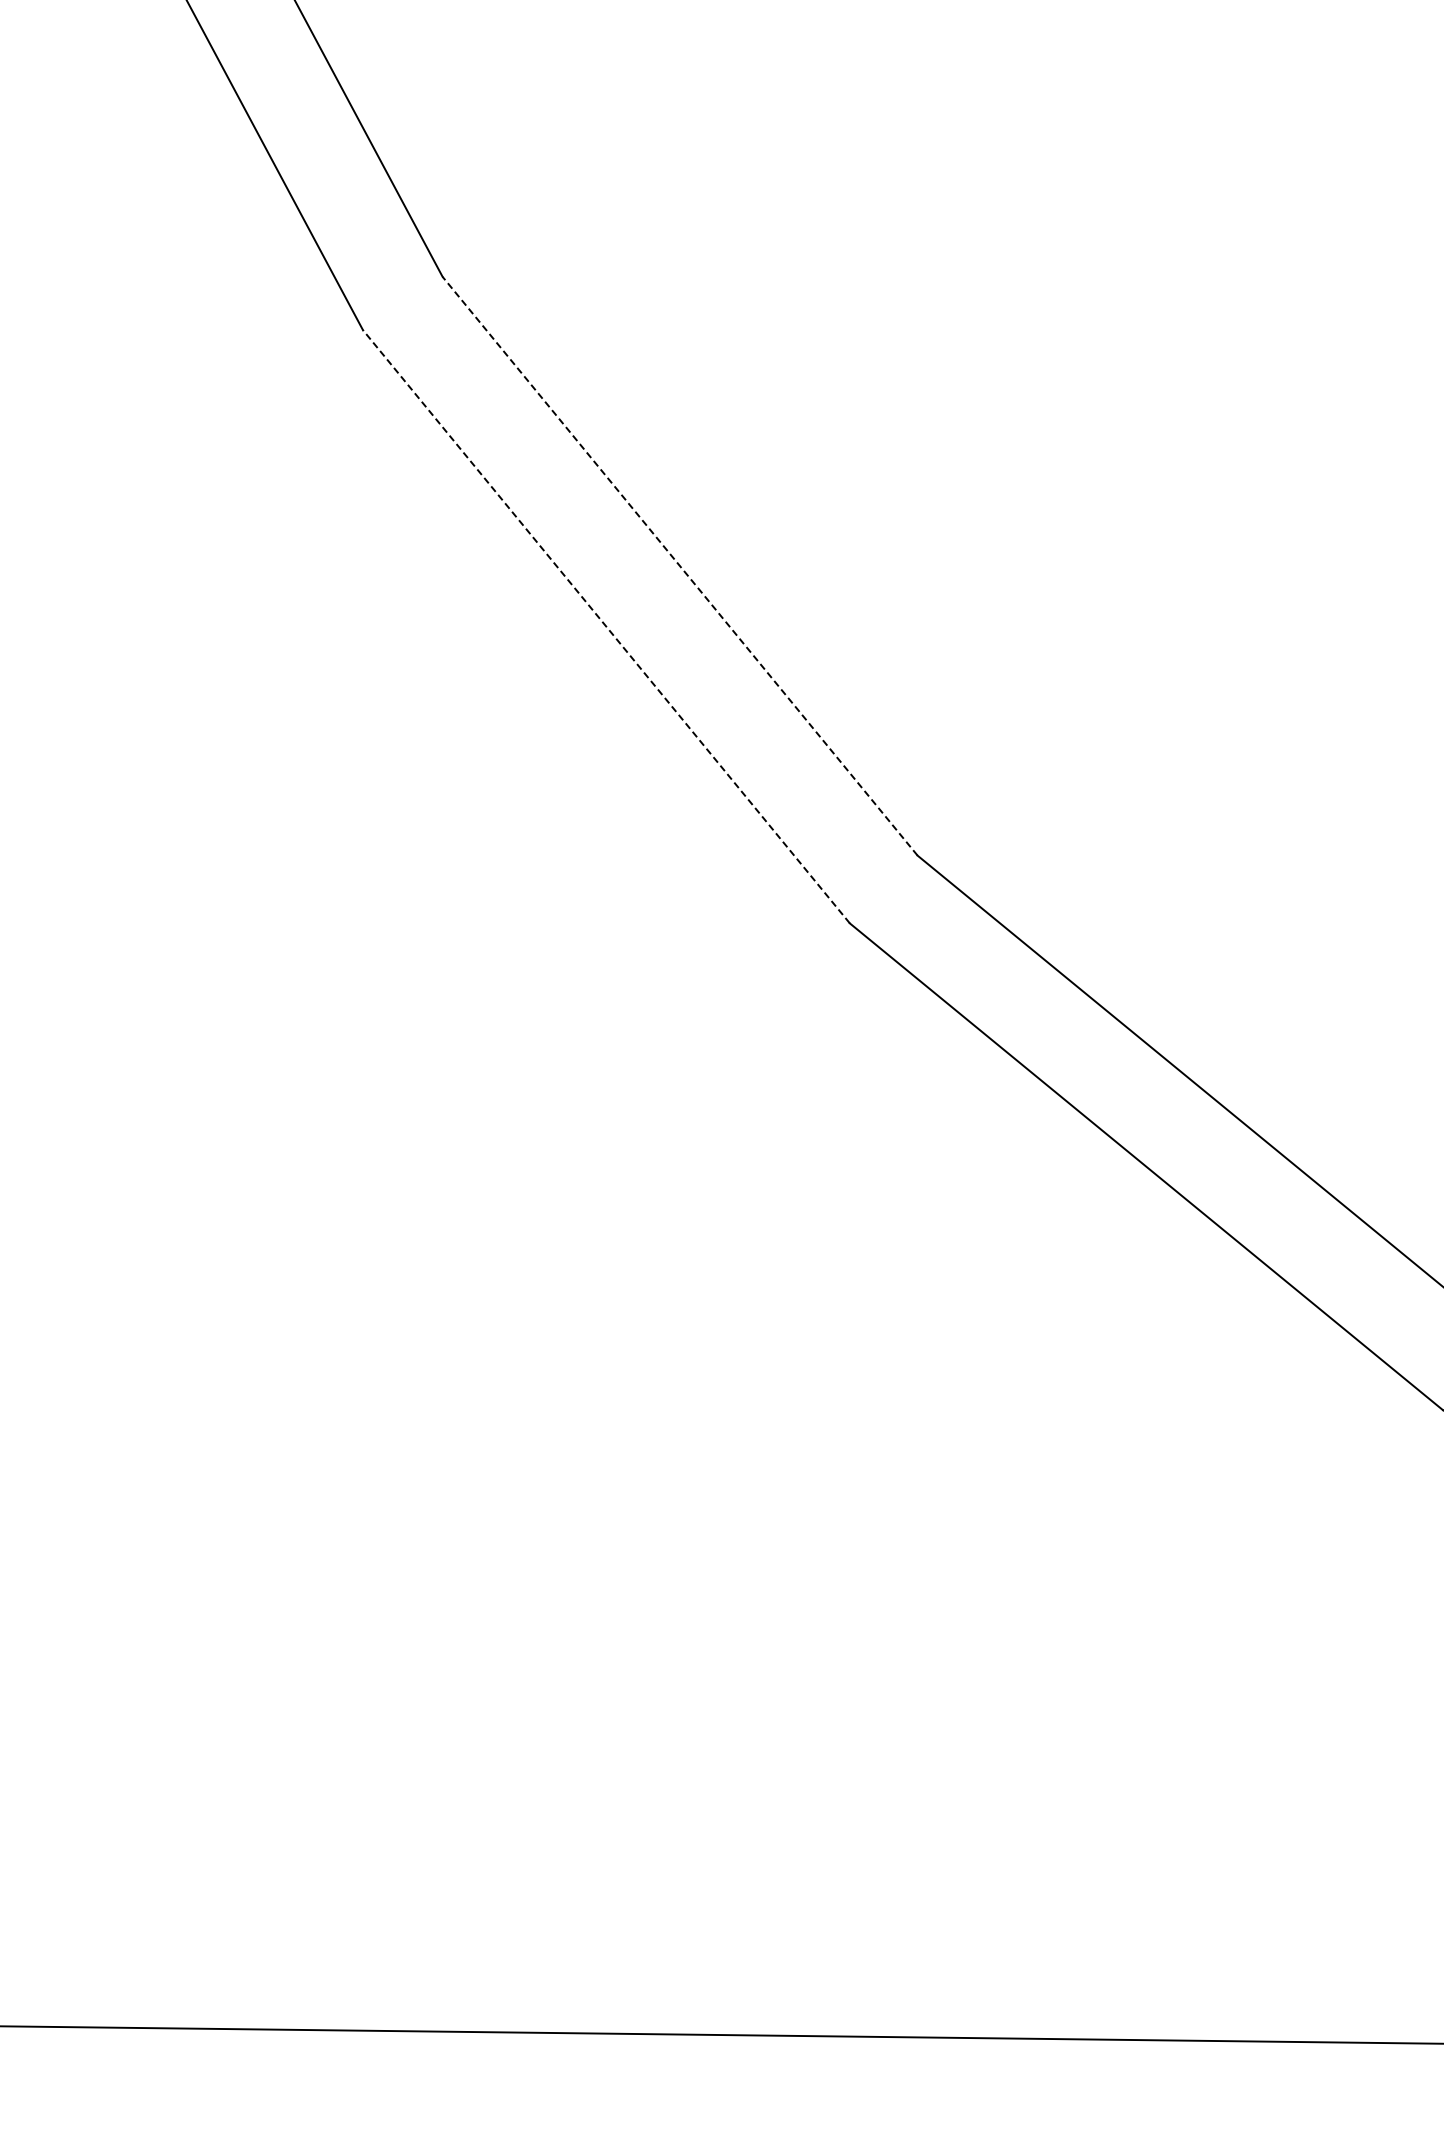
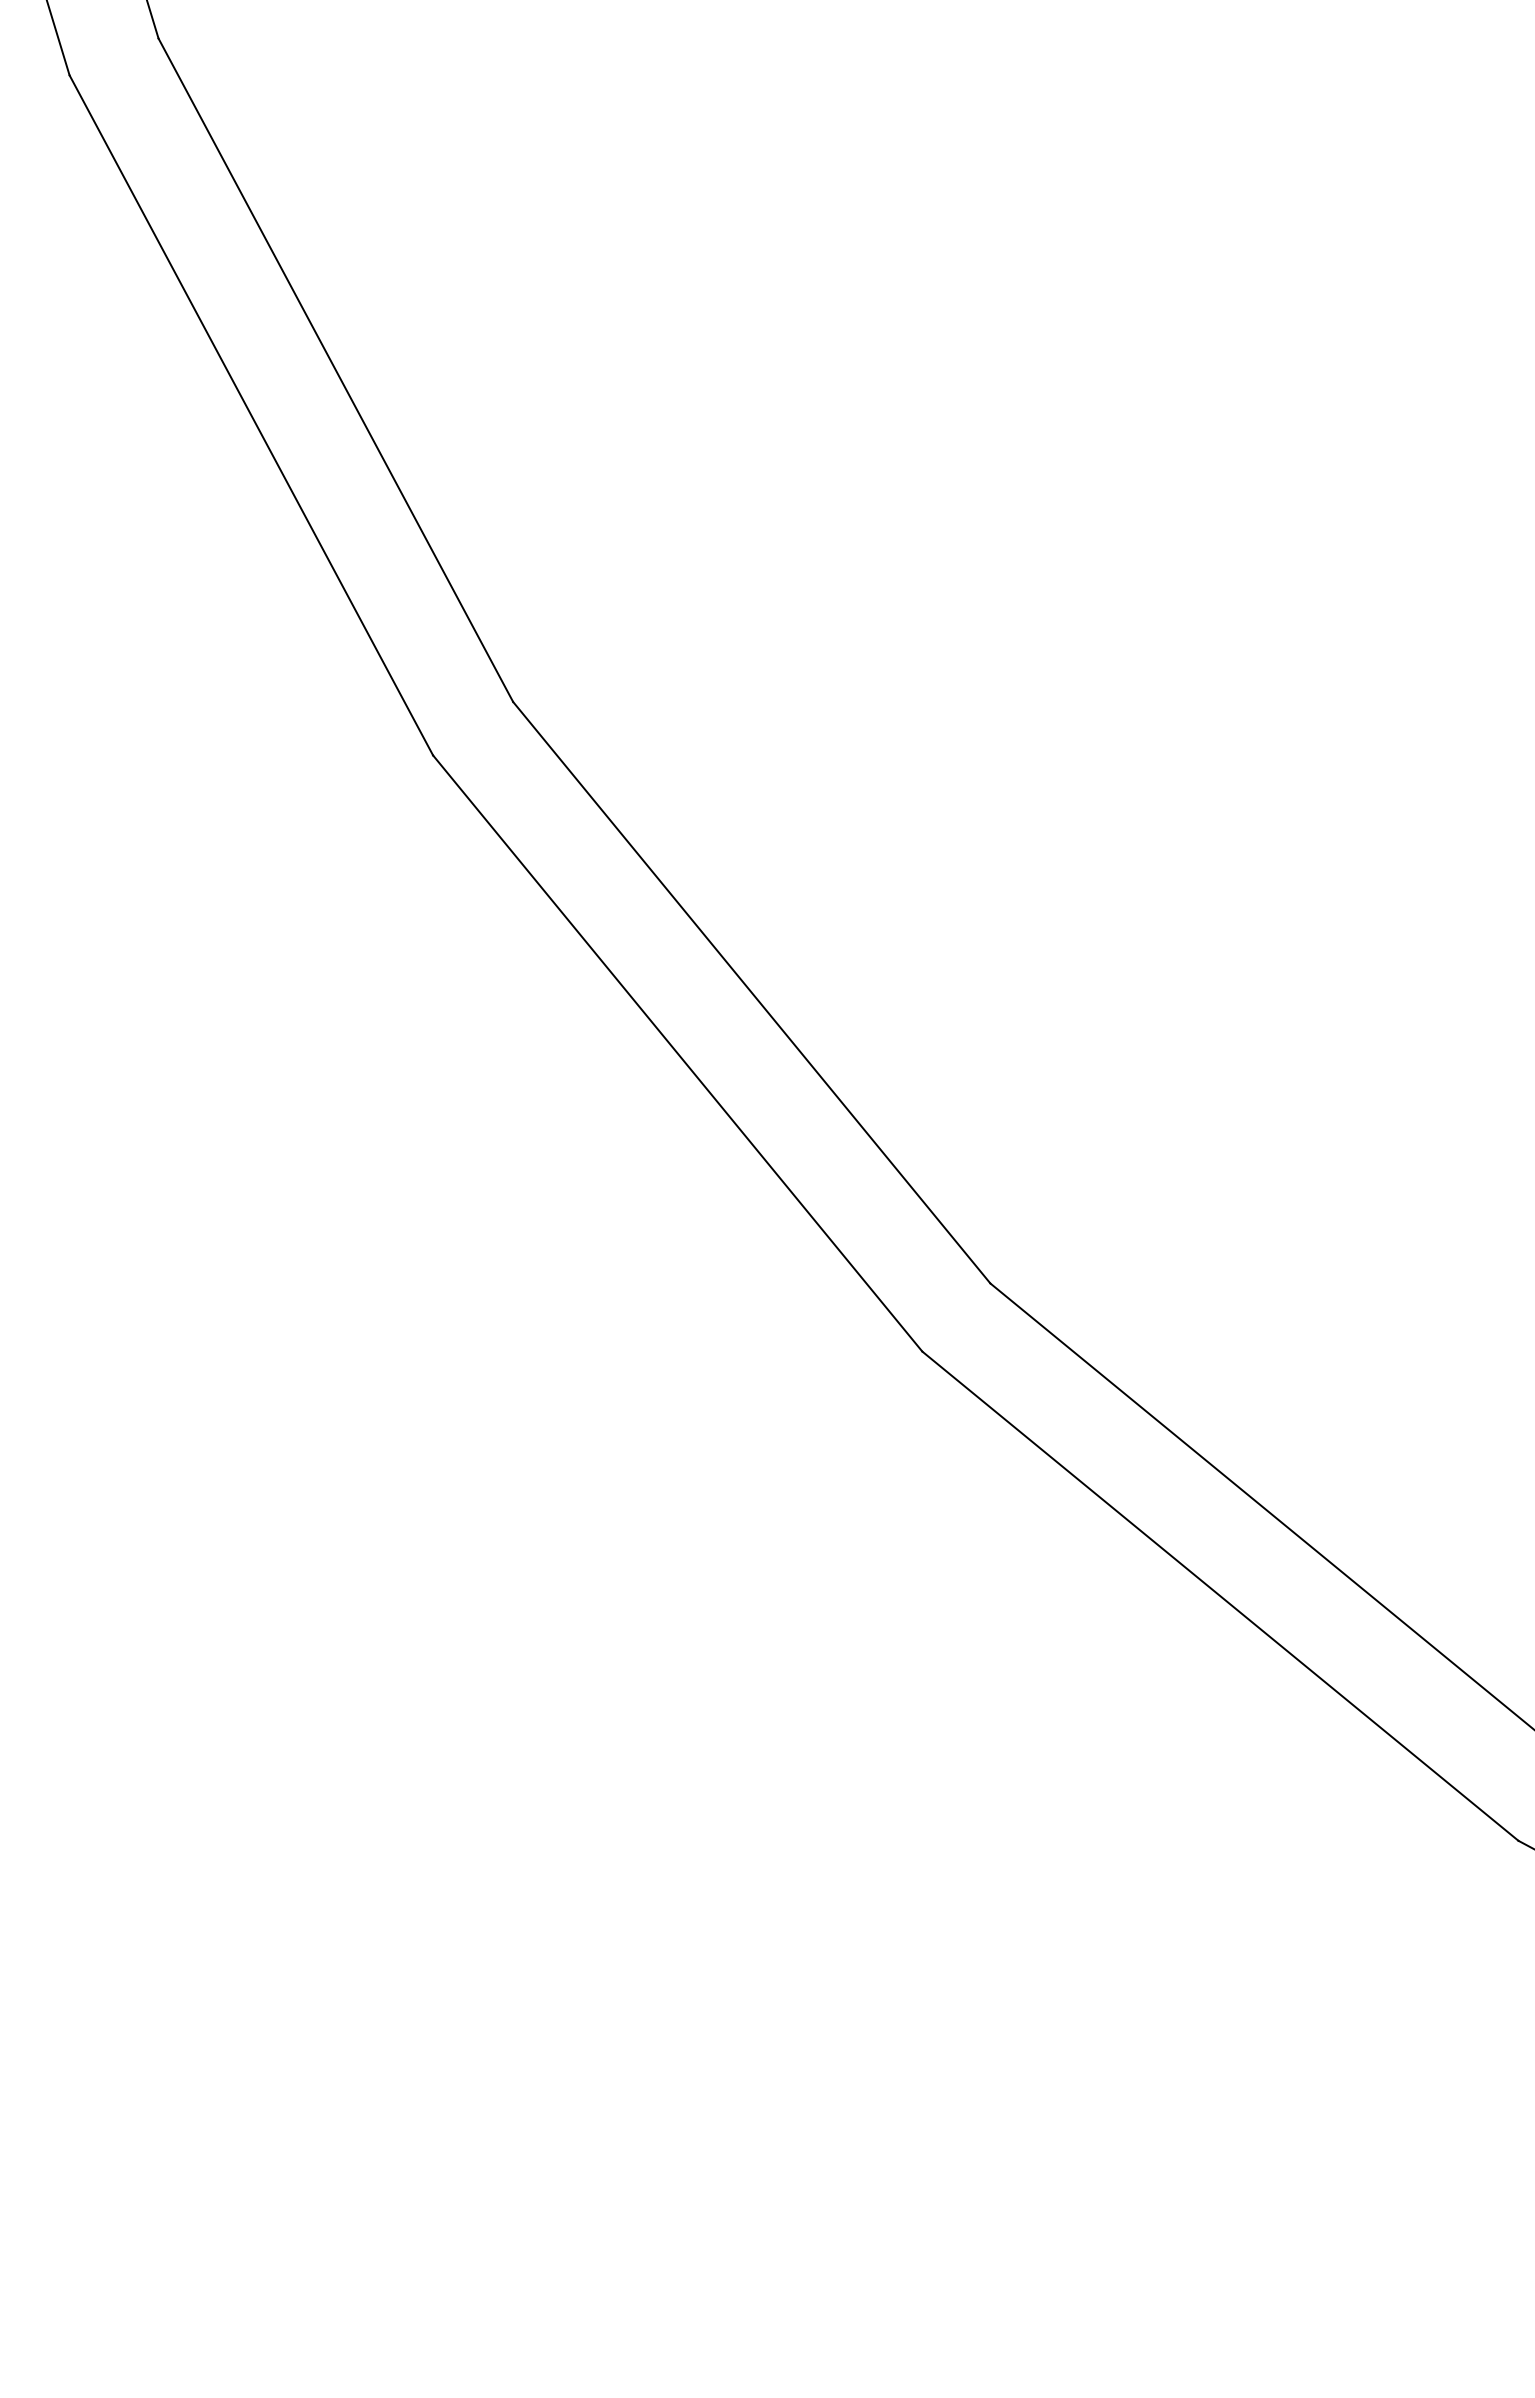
line: (679, 566) -> (751, 992), dashed -> solid
line: (606, 626) -> (677, 1053), dashed -> solid

